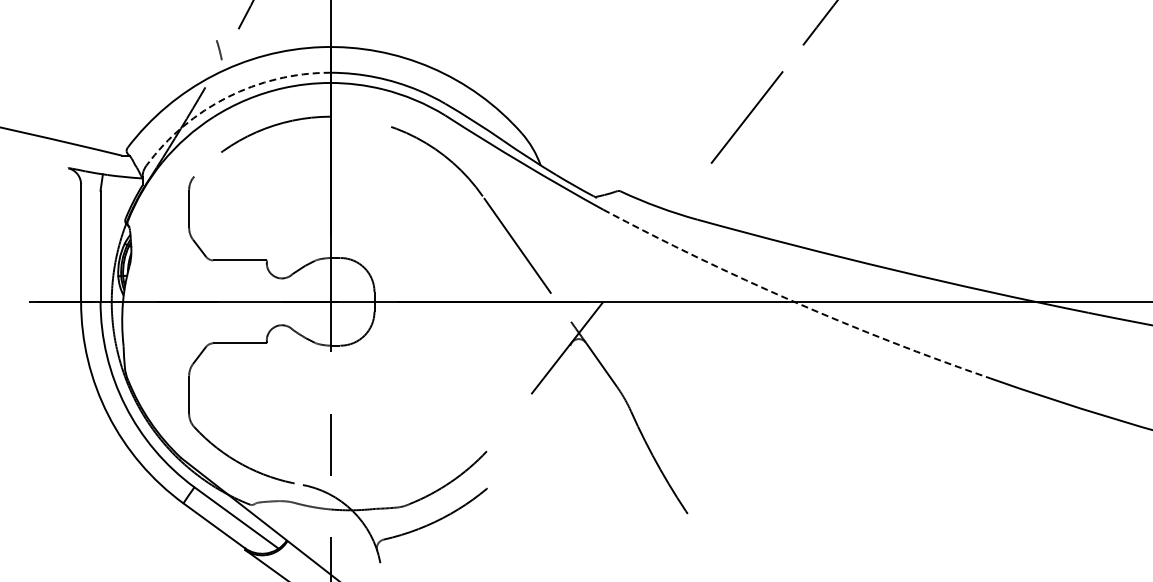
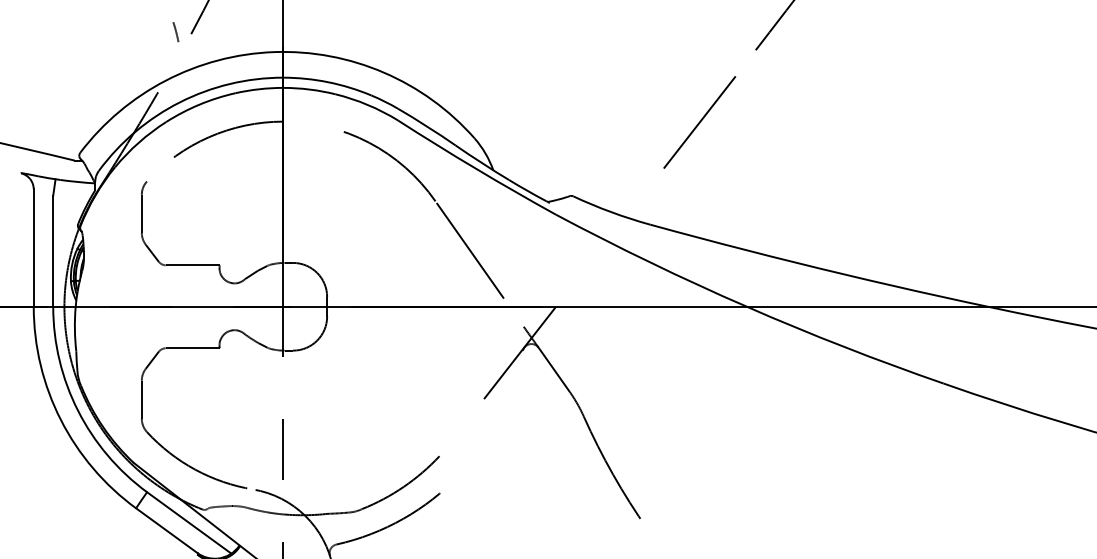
line: (219, 50) -> (176, 32), moved
arc: (227, 97) -> (180, 102), dashed -> solid
arc: (793, 301) -> (746, 306), dashed -> solid

